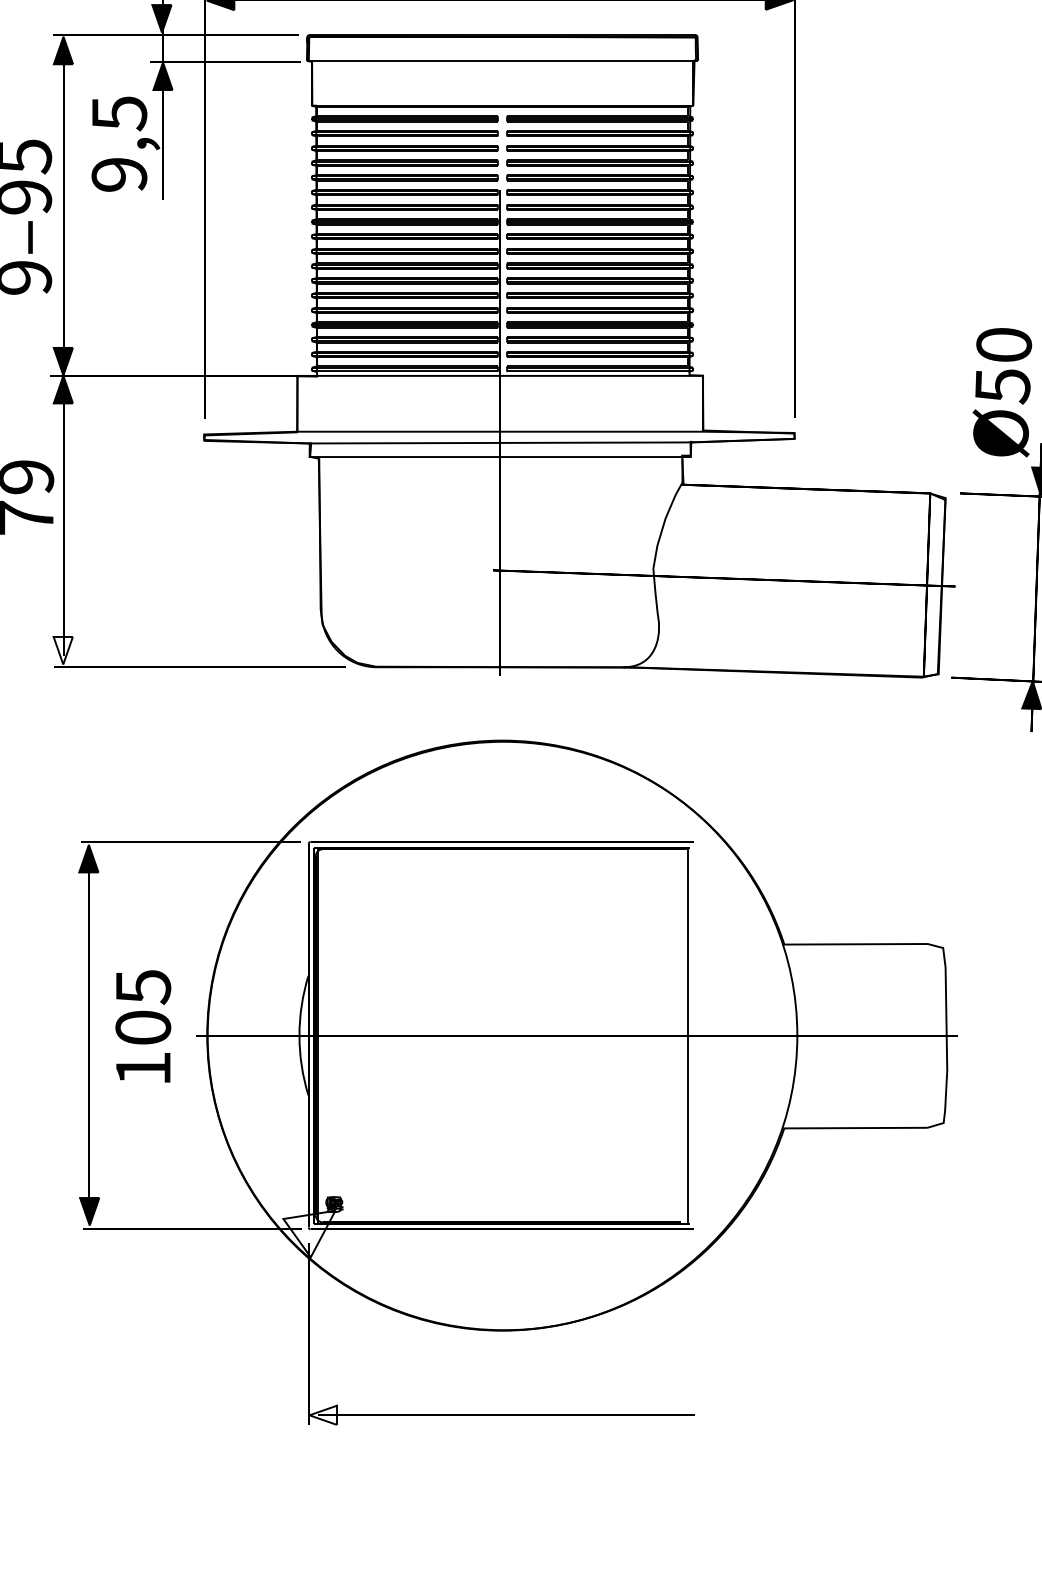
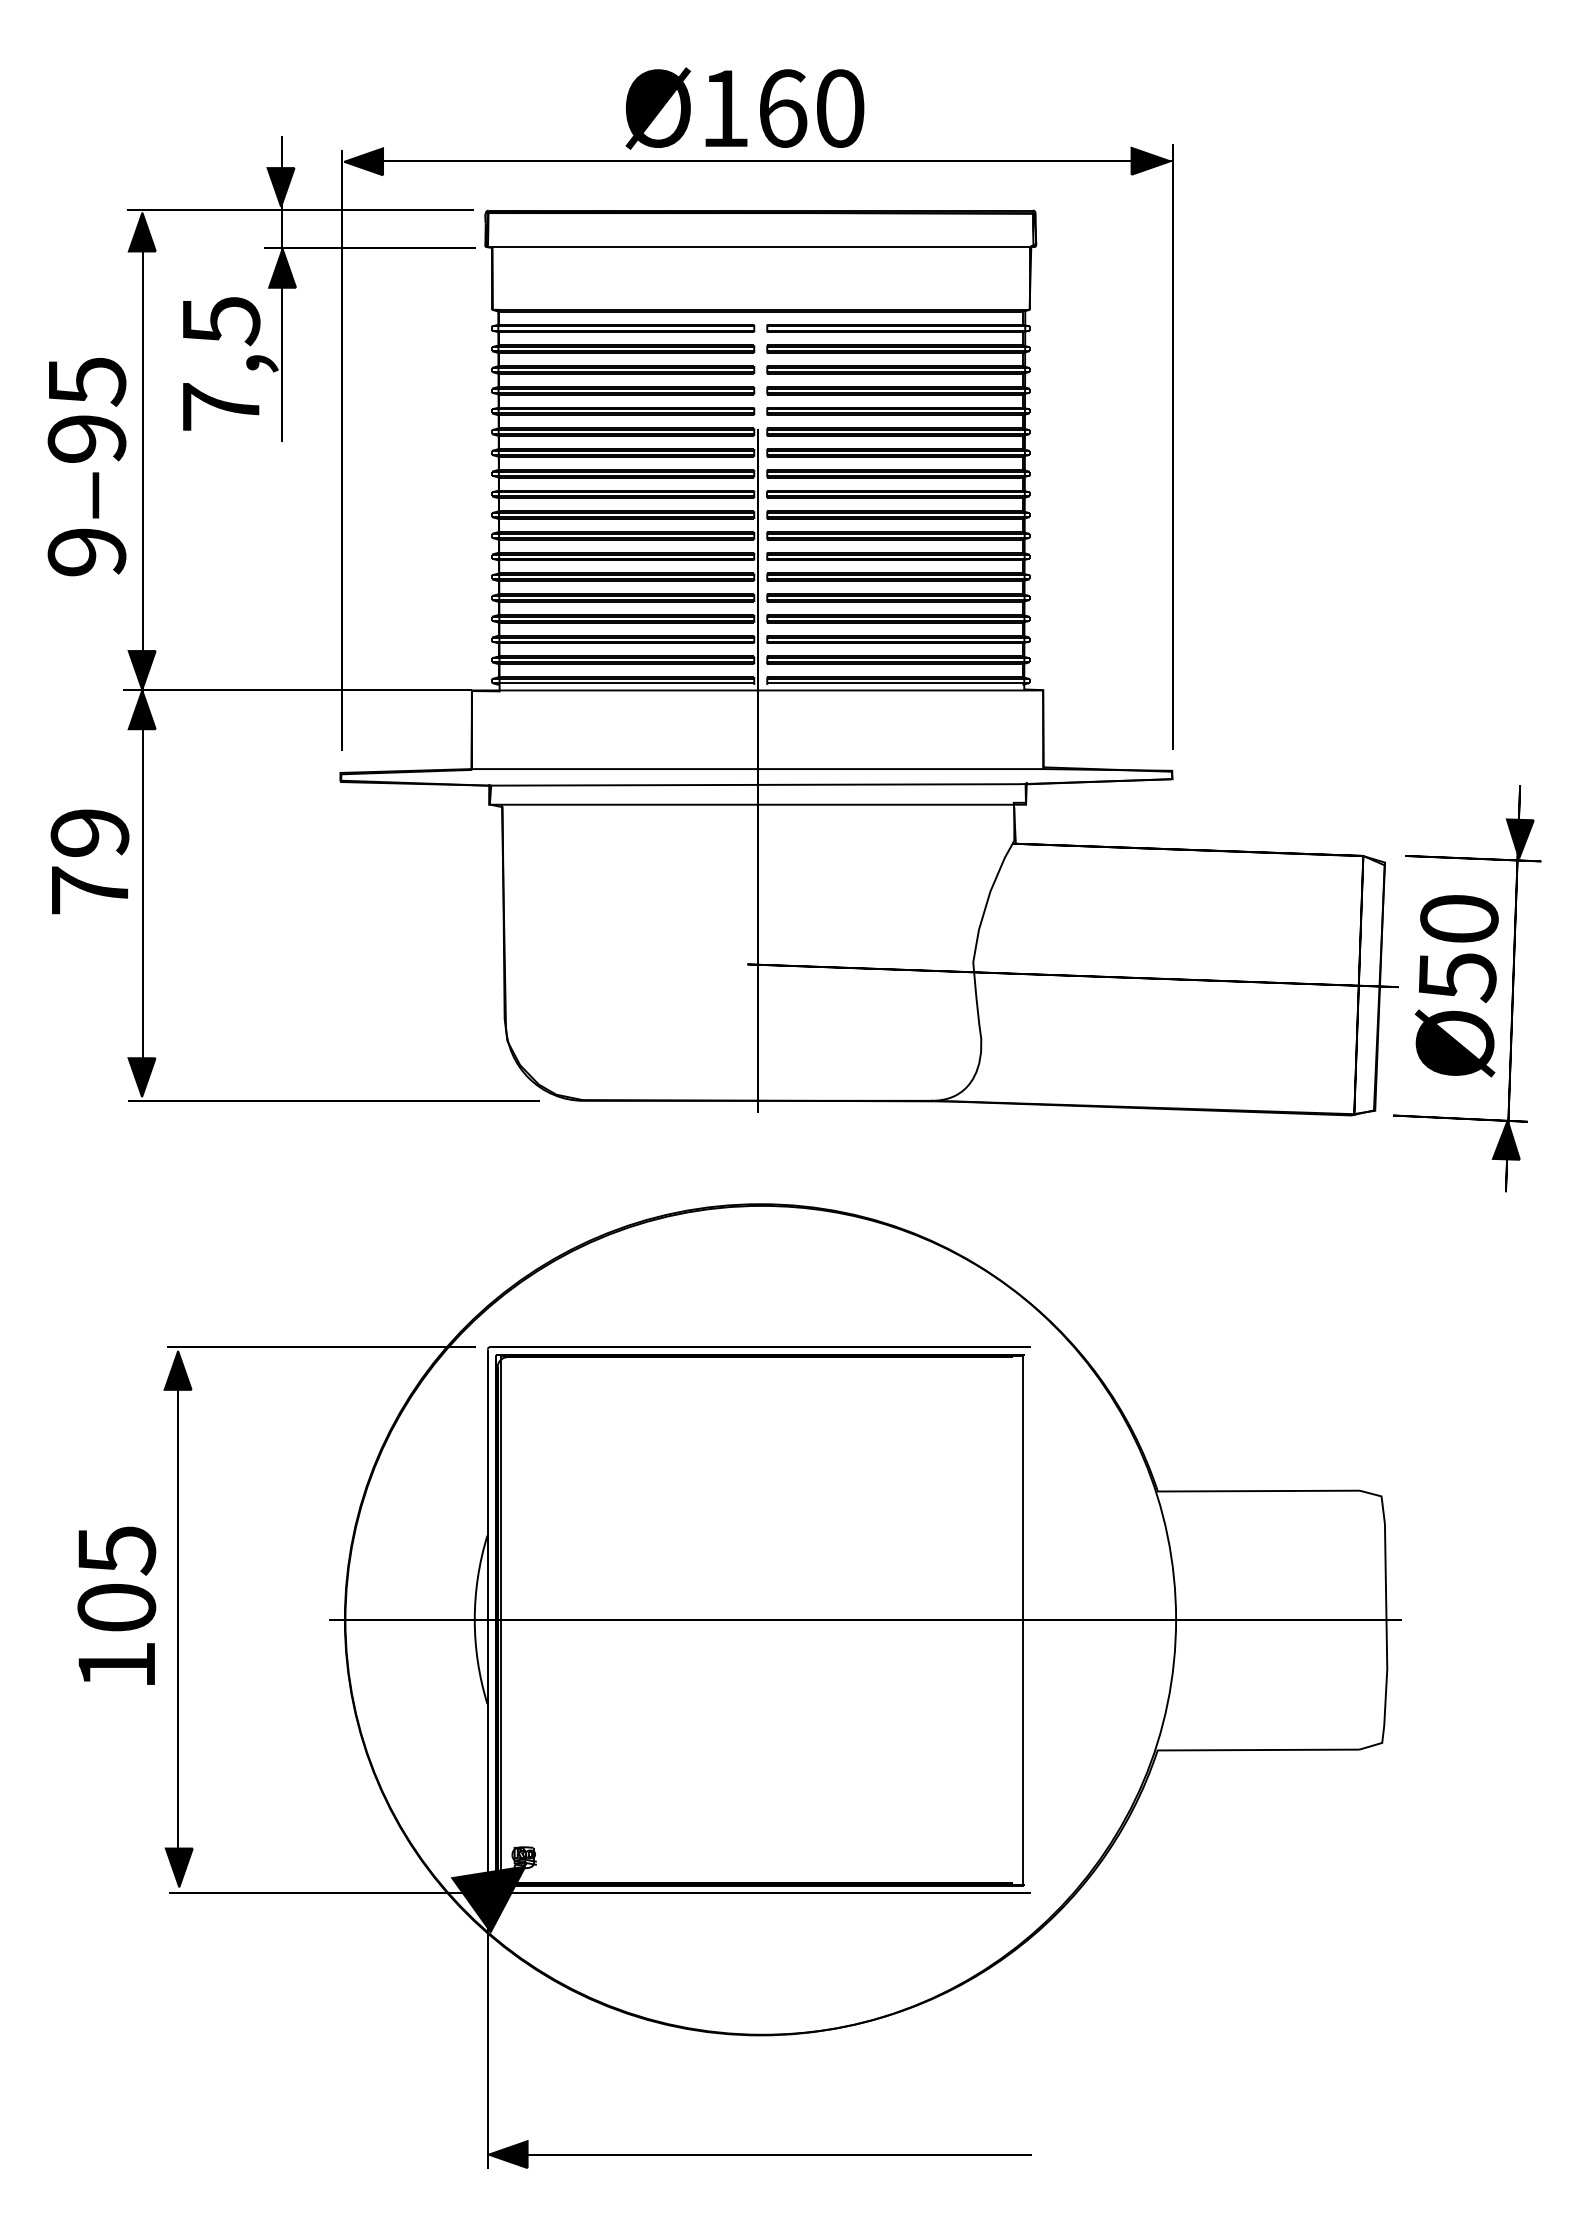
text: (118, 175) -> (220, 407), 9,5 -> 7,5
text: (1002, 392) -> (1456, 986), moved
fill: (62, 650) -> (141, 1077), added
text: (143, 1026) -> (116, 1605), moved
fill: (309, 1234) -> (488, 1899), added
fill: (322, 1415) -> (507, 2154), added

